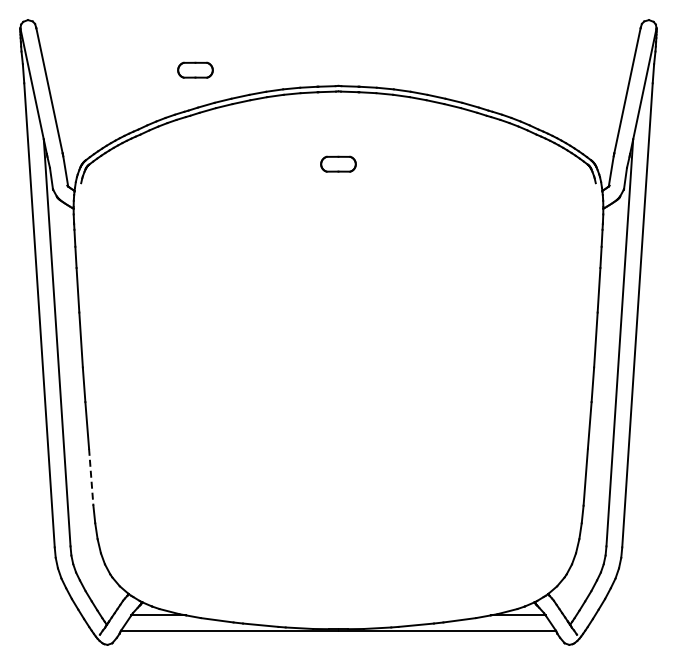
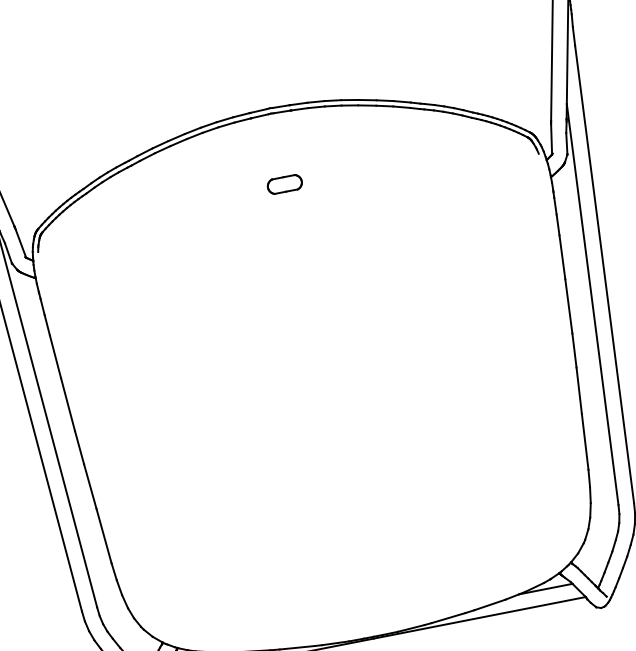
part: (195, 69) -> (127, 119), removed
line: (91, 477) -> (104, 536), dashed -> solid

